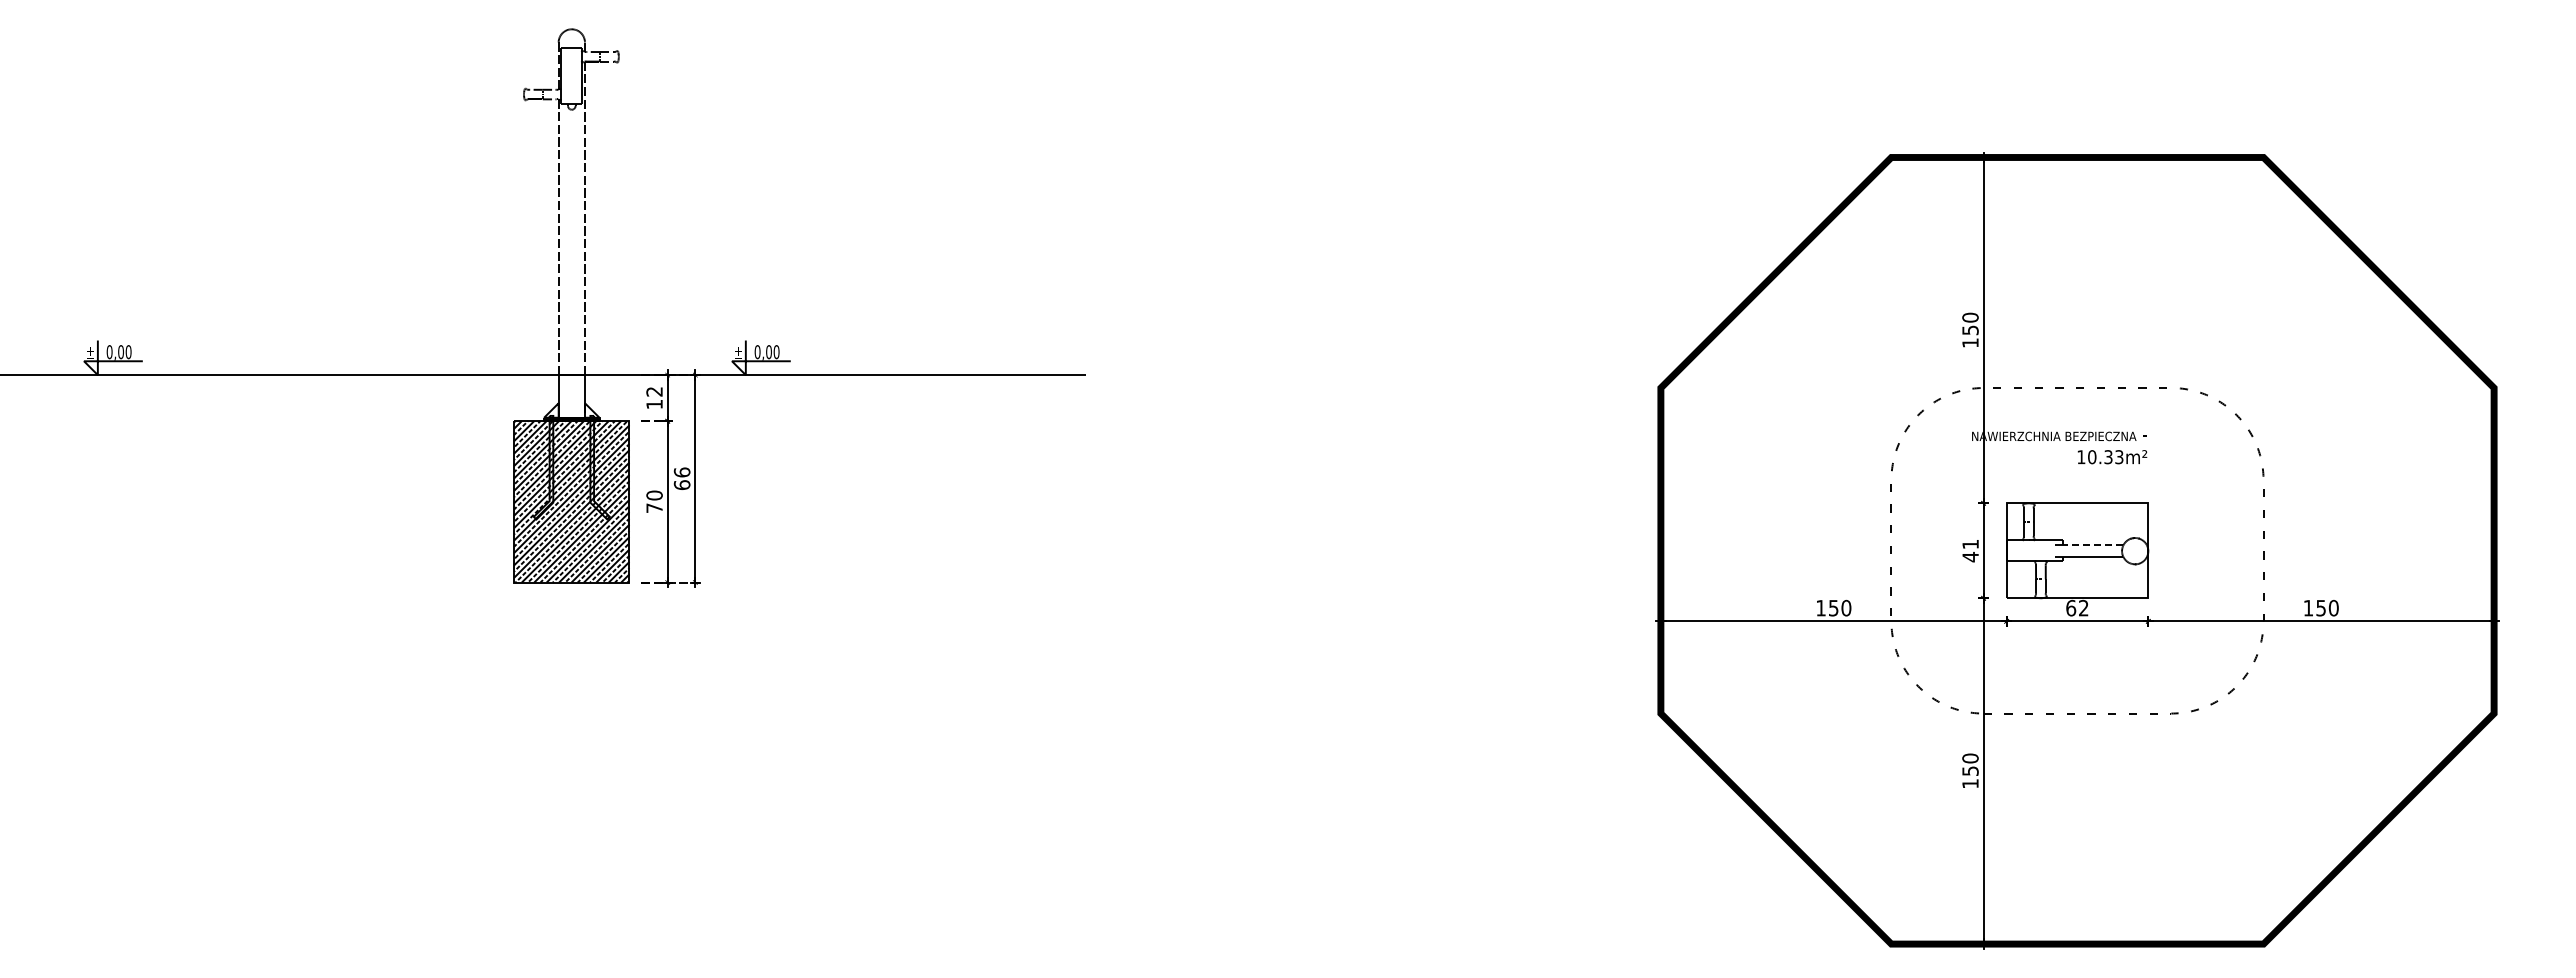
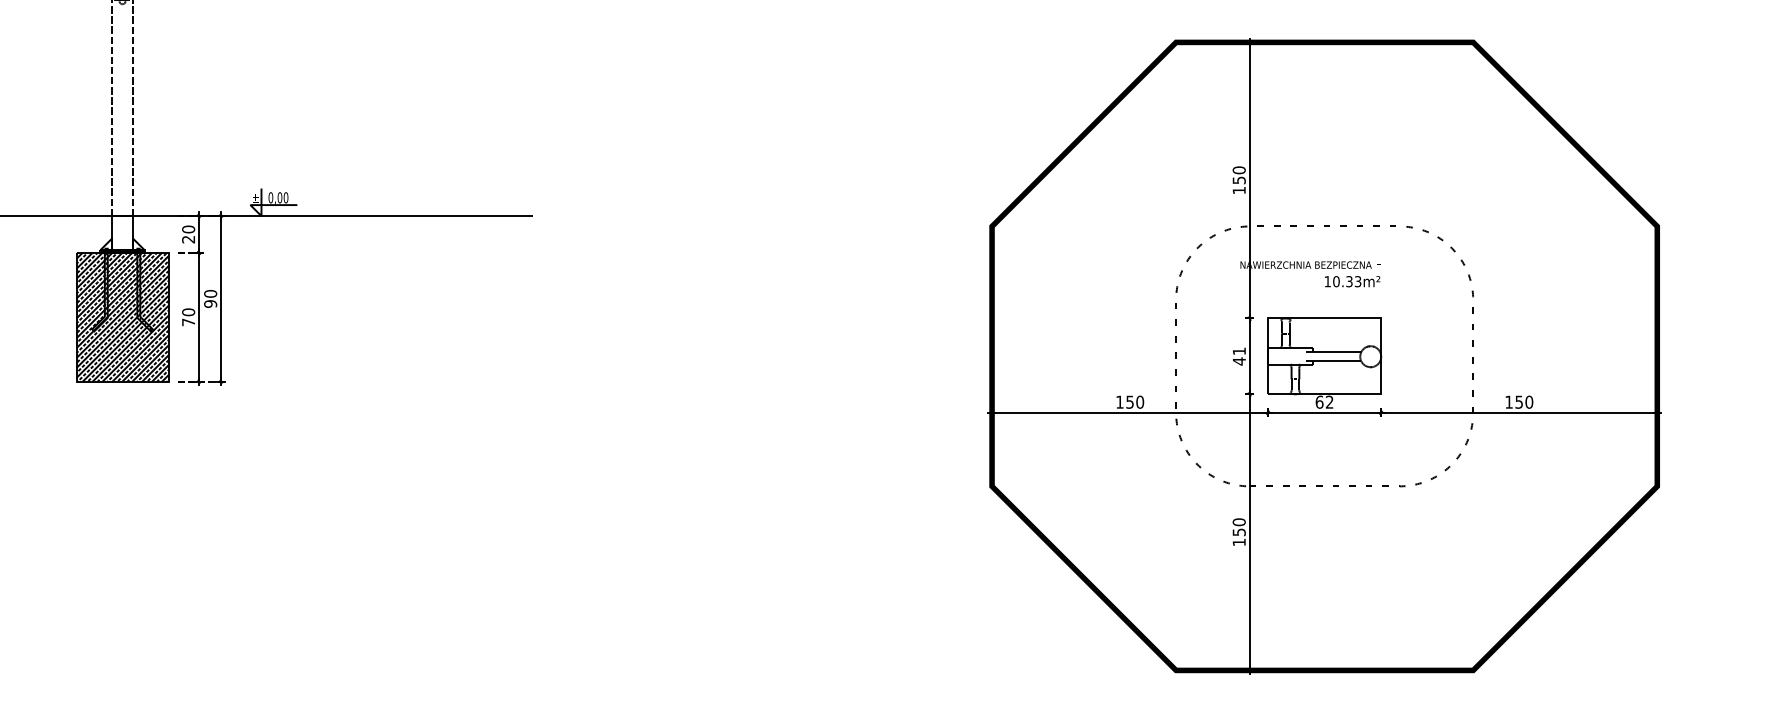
text: (654, 397) -> (188, 234), 12 -> 20
text: (681, 478) -> (210, 298), 66 -> 90
line: (2092, 545) -> (1336, 352), dashed -> solid

